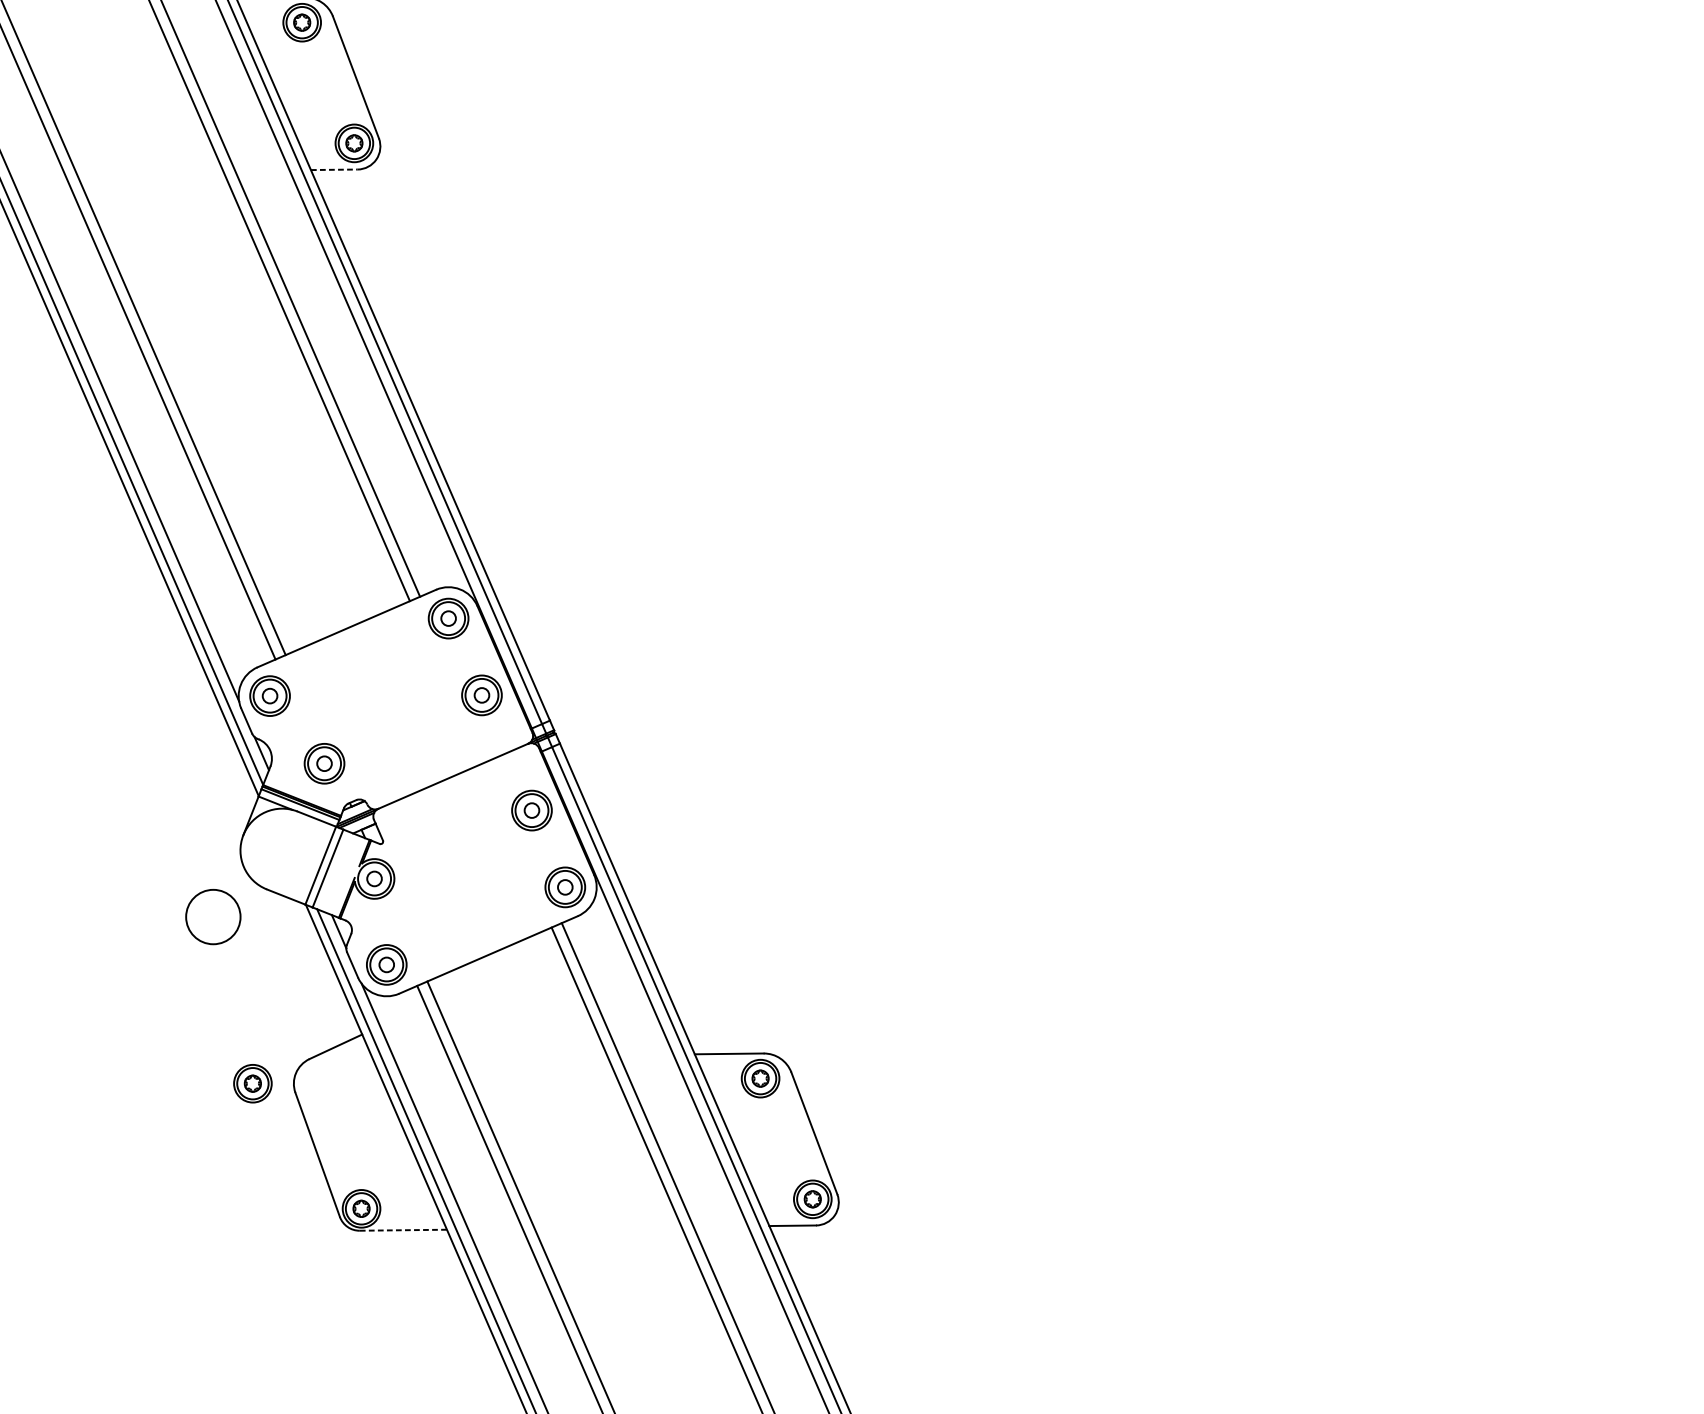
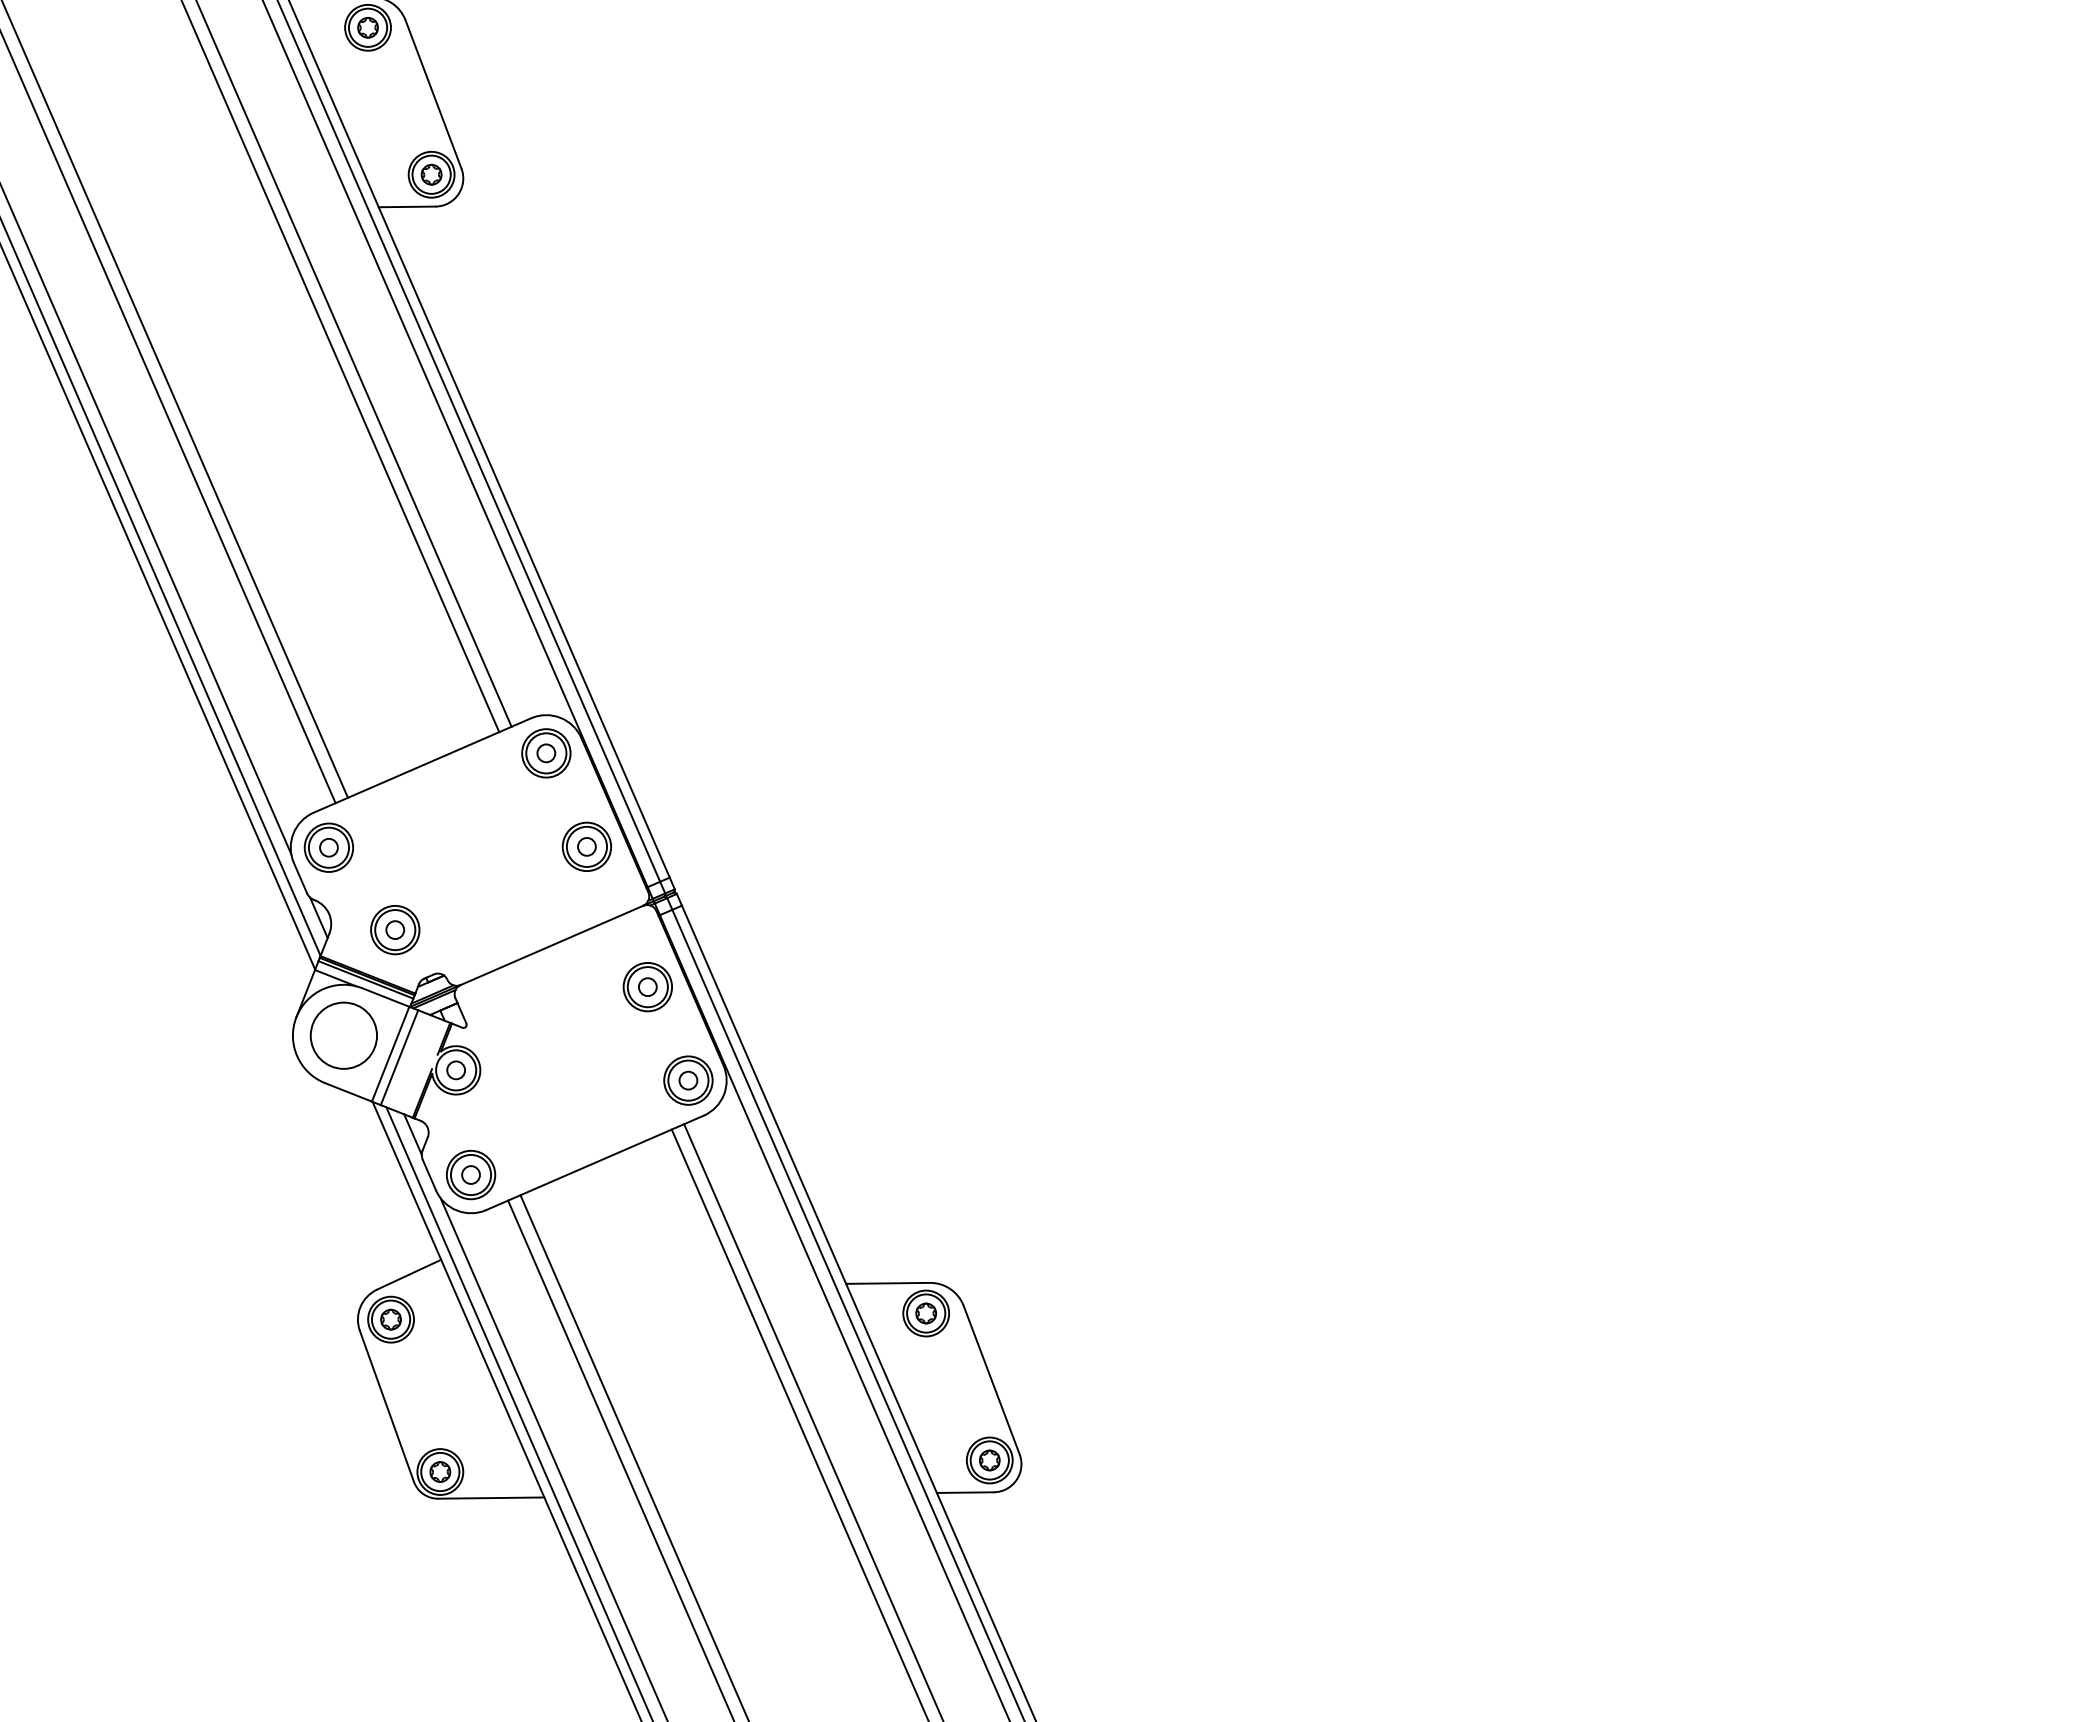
line: (334, 169) -> (407, 206), dashed -> solid
circle: (213, 916) -> (343, 1035), moved
part: (252, 1083) -> (390, 1319), moved
line: (403, 1230) -> (491, 1498), dashed -> solid

